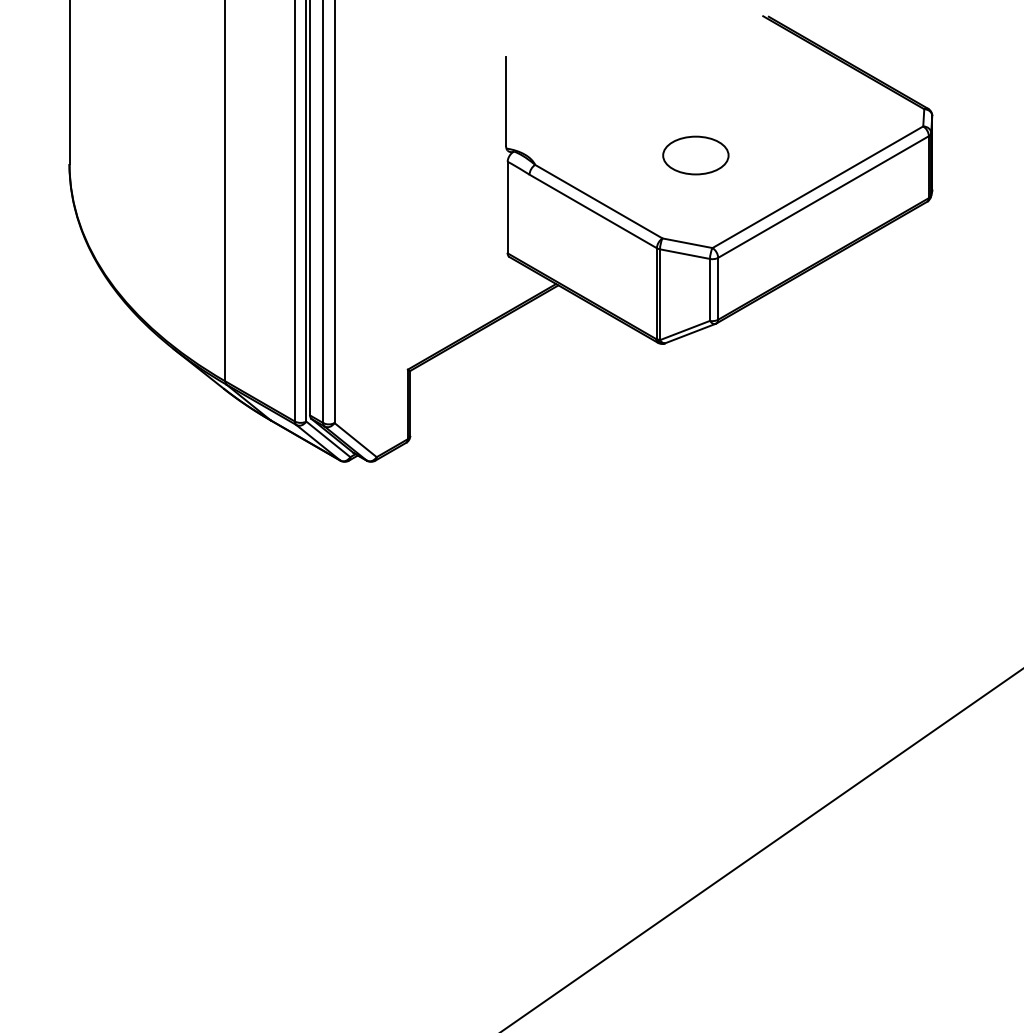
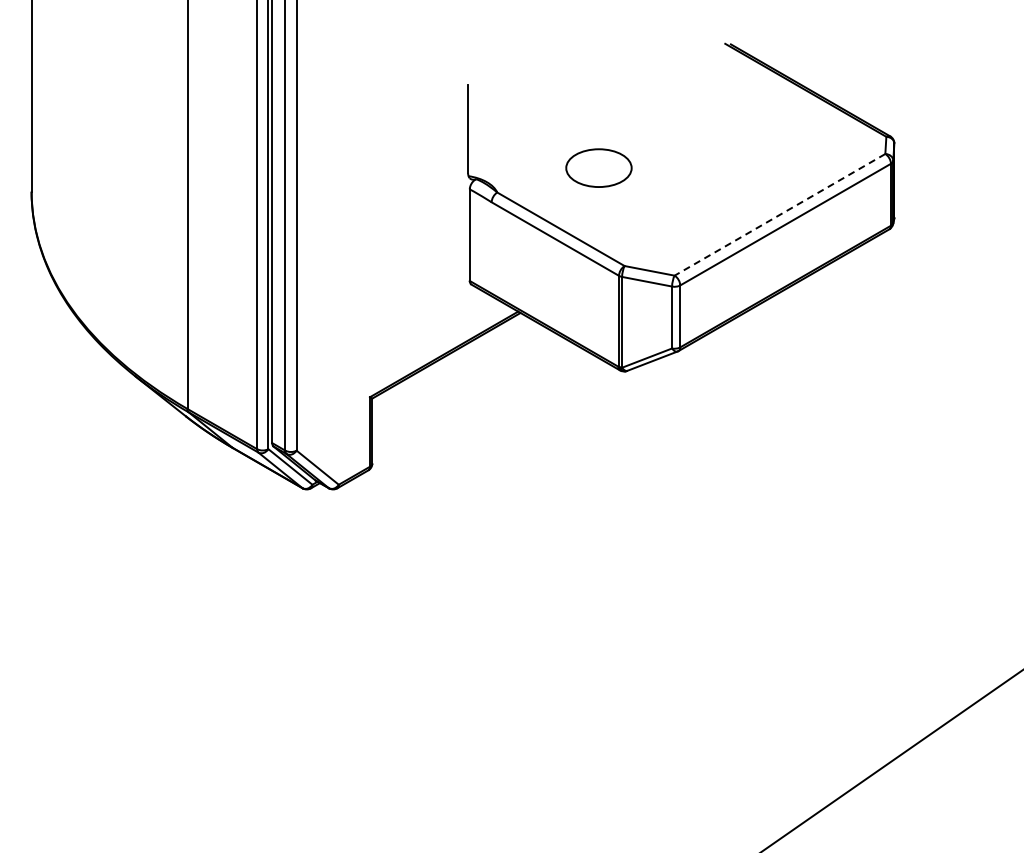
part: (695, 155) -> (598, 168), moved
line: (817, 187) -> (779, 215), solid -> dashed

